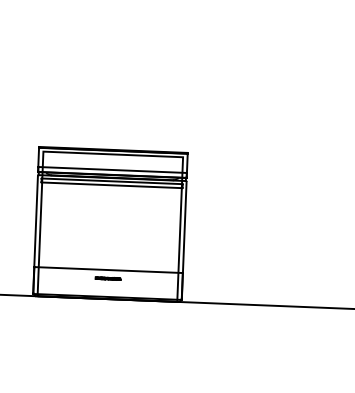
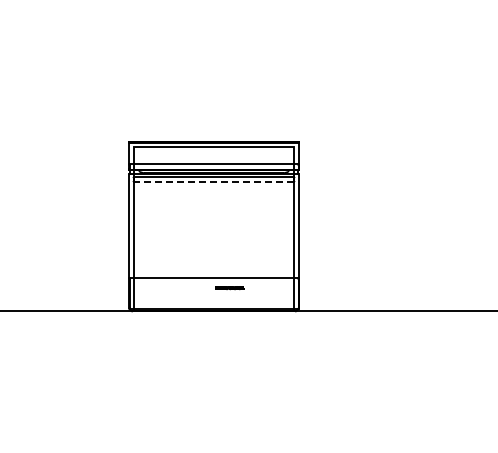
line: (112, 185) -> (214, 181), solid -> dashed
line: (107, 278) -> (229, 288), moved

